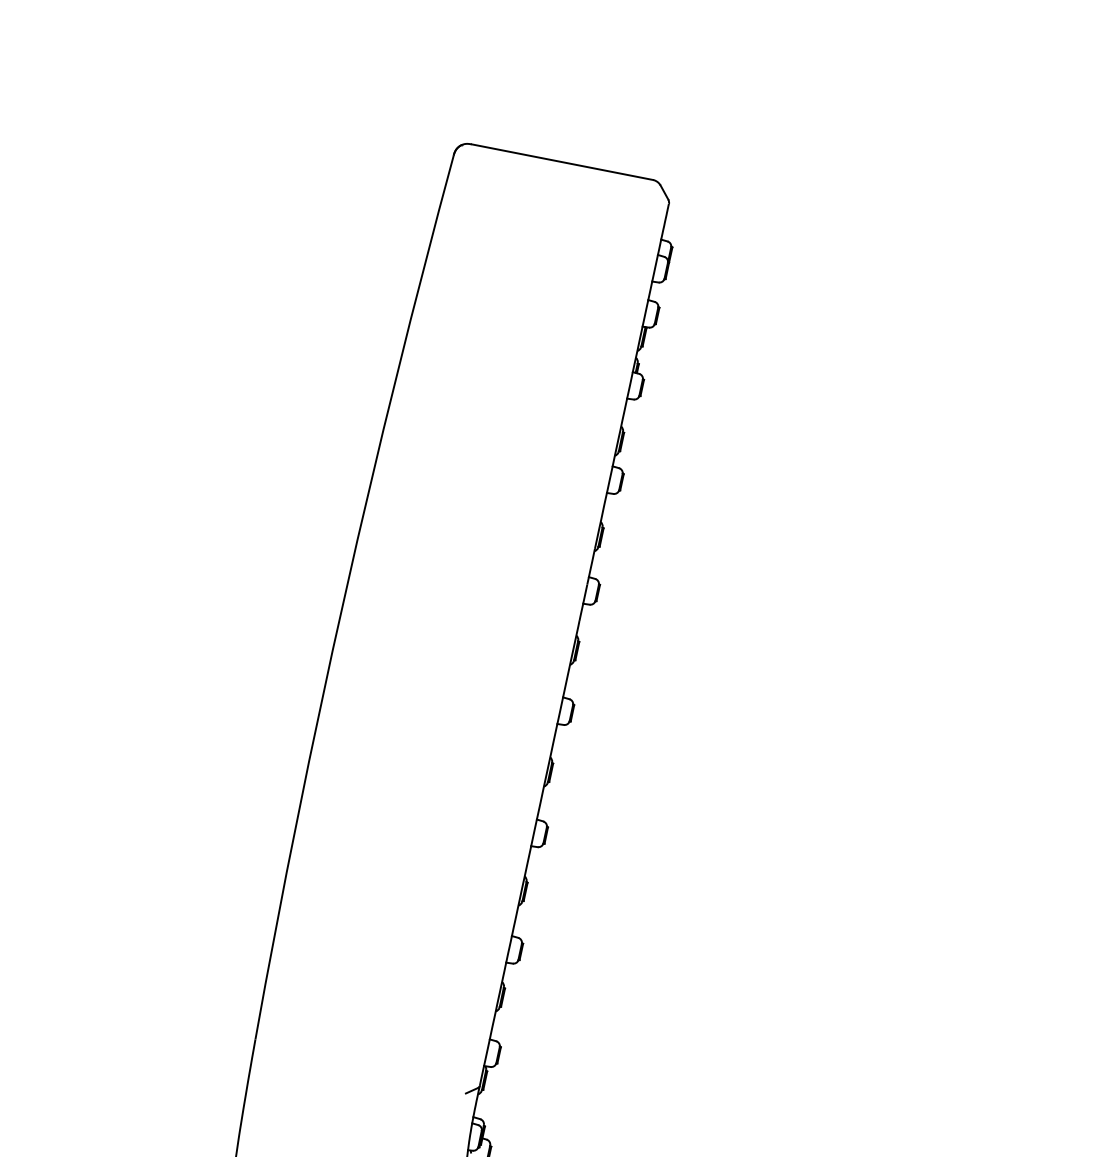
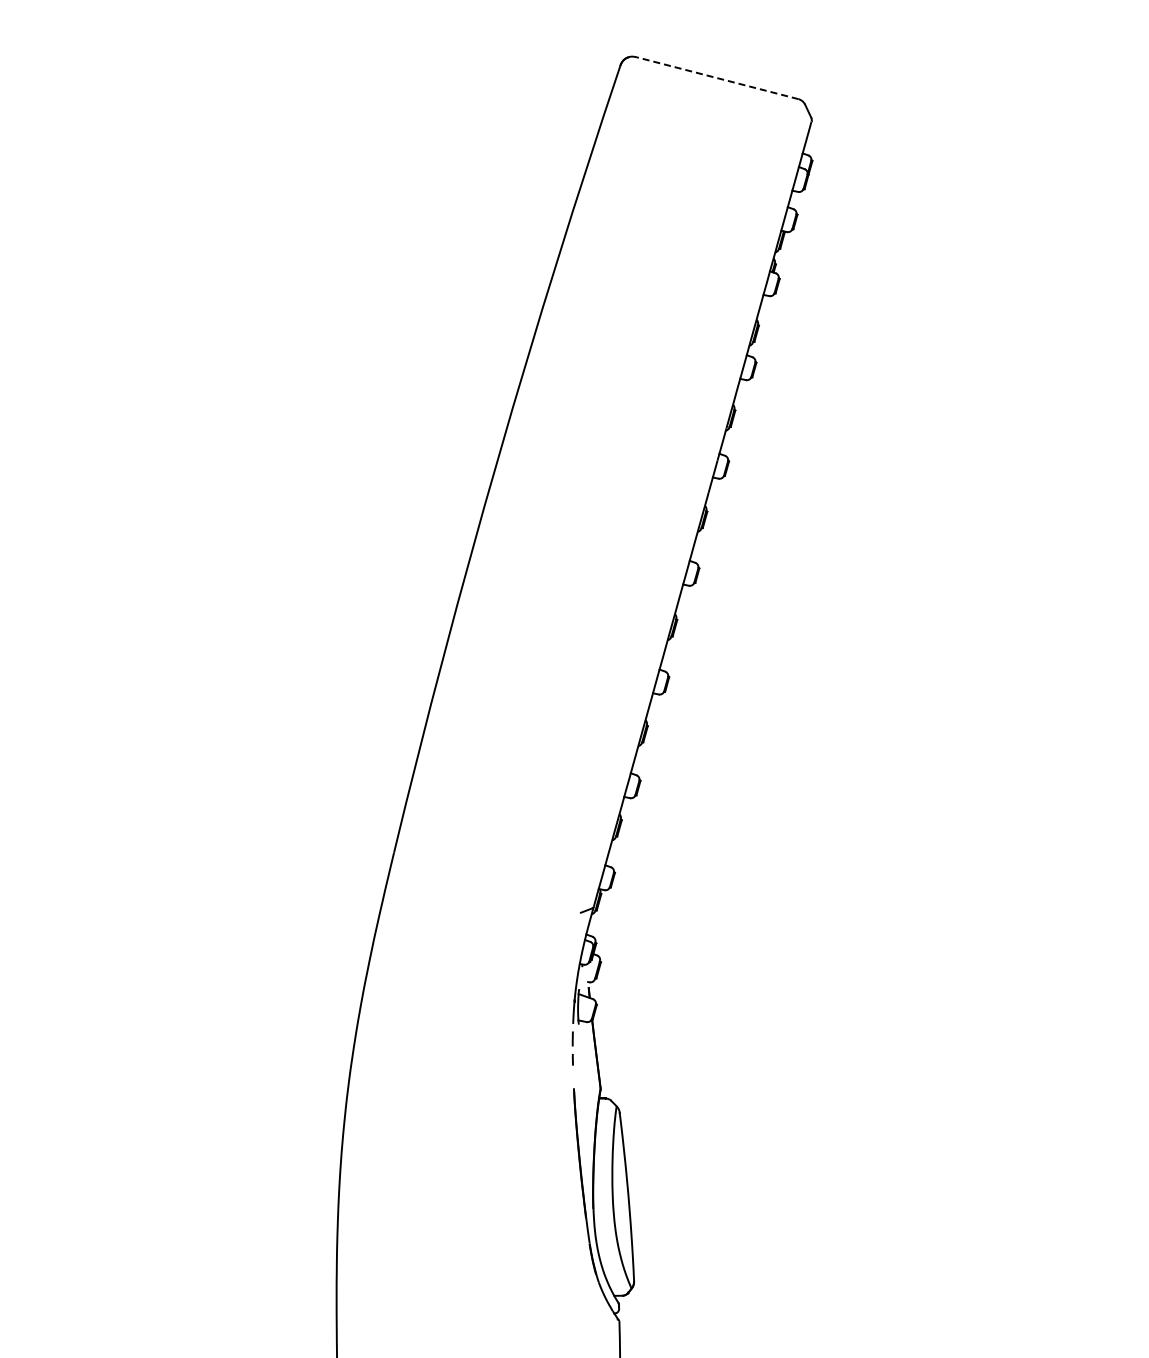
line: (562, 162) -> (717, 78), solid -> dashed

